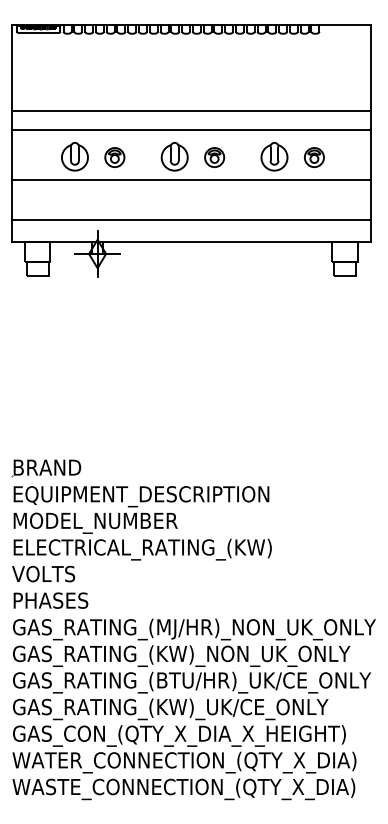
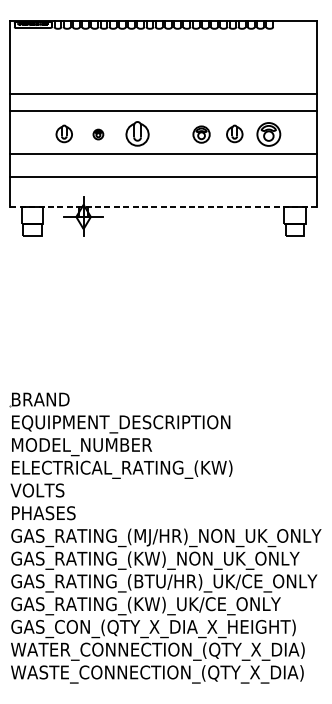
part: (74, 156) -> (63, 133), size x0.7
part: (174, 156) -> (137, 133), moved
part: (274, 156) -> (234, 133), size x0.7
part: (114, 157) -> (98, 134), size x0.6
part: (214, 157) -> (201, 134), moved
part: (314, 157) -> (268, 134), size x1.4
line: (190, 220) -> (163, 177), moved
line: (191, 242) -> (163, 207), solid -> dashed

